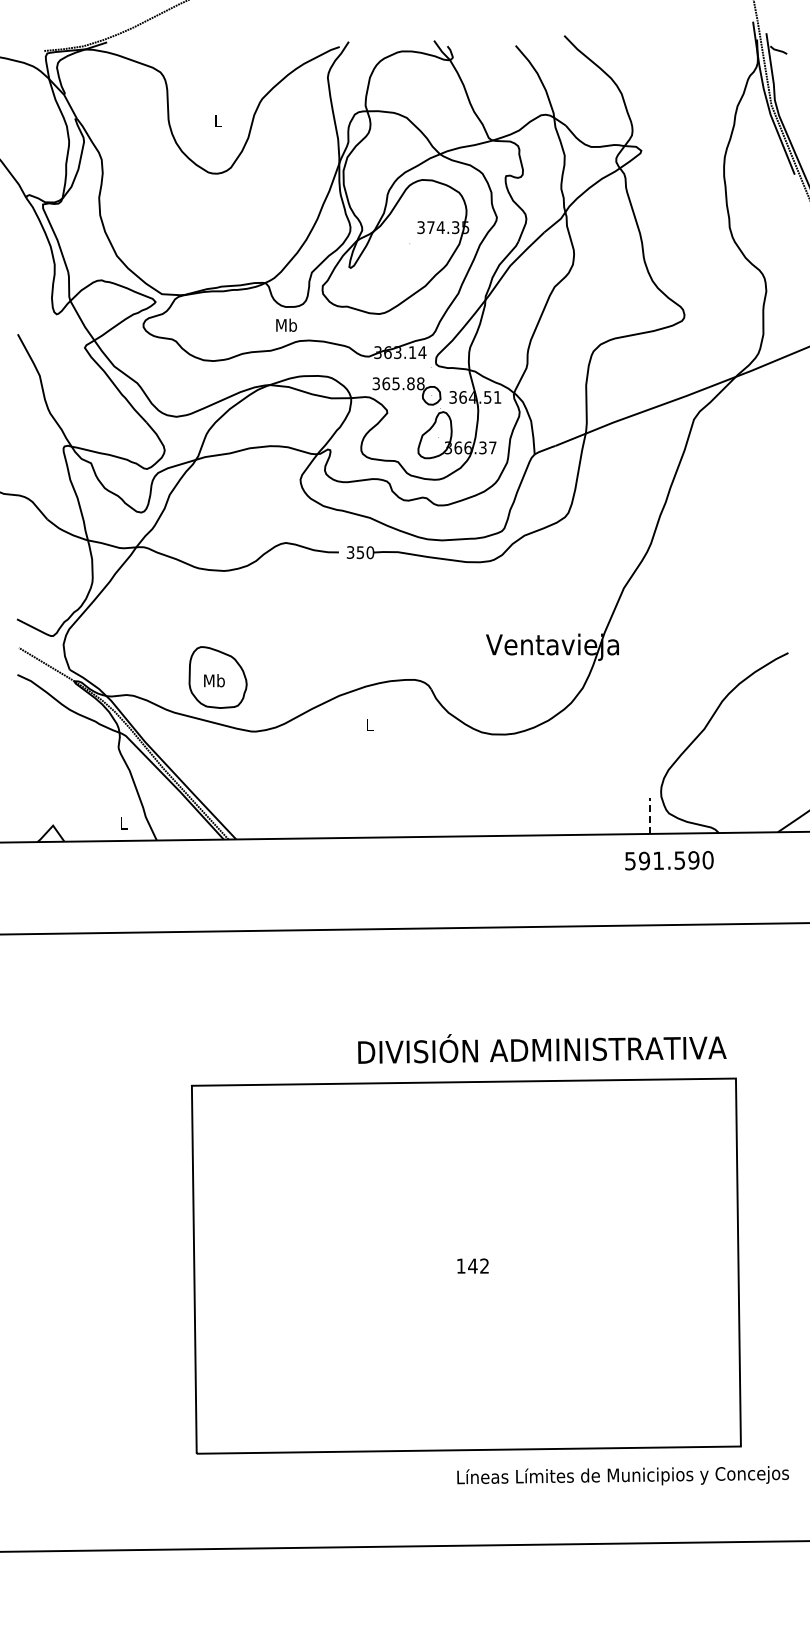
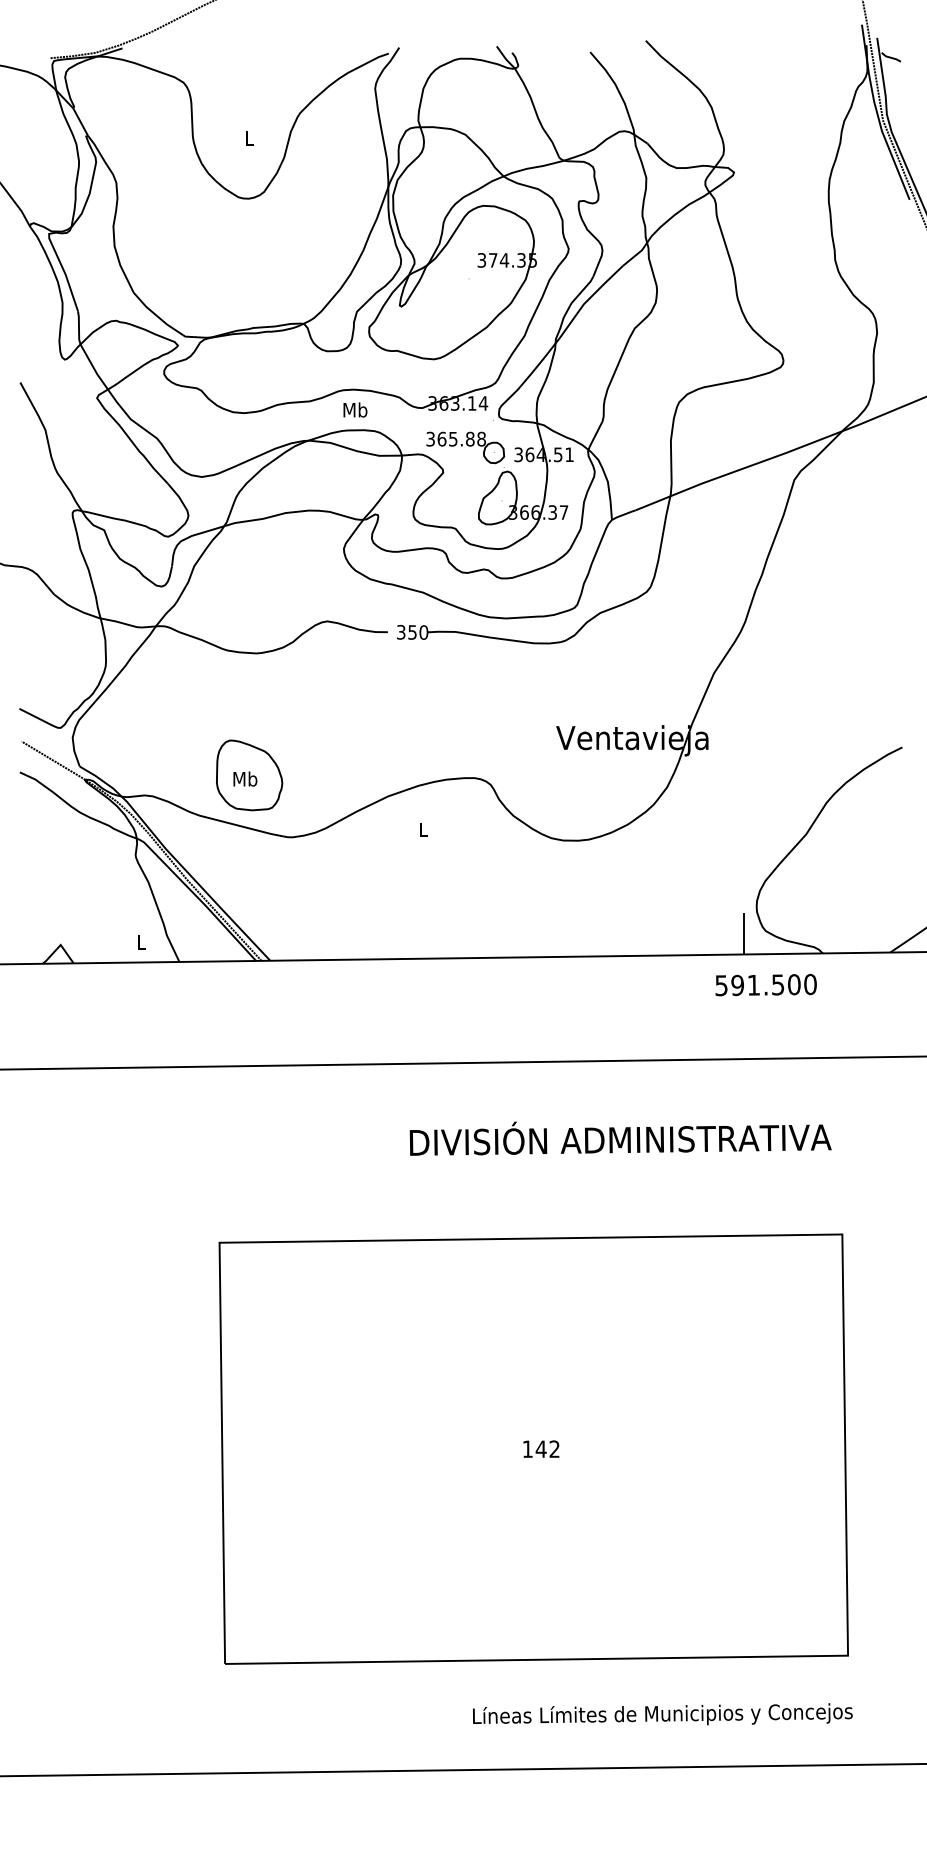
text: (286, 324) -> (355, 409), moved
line: (650, 815) -> (744, 933), dashed -> solid
text: (693, 860) -> (793, 984), 591.590 -> 591.500
text: (542, 1048) -> (620, 1138), moved
text: (622, 1475) -> (662, 1714), moved

